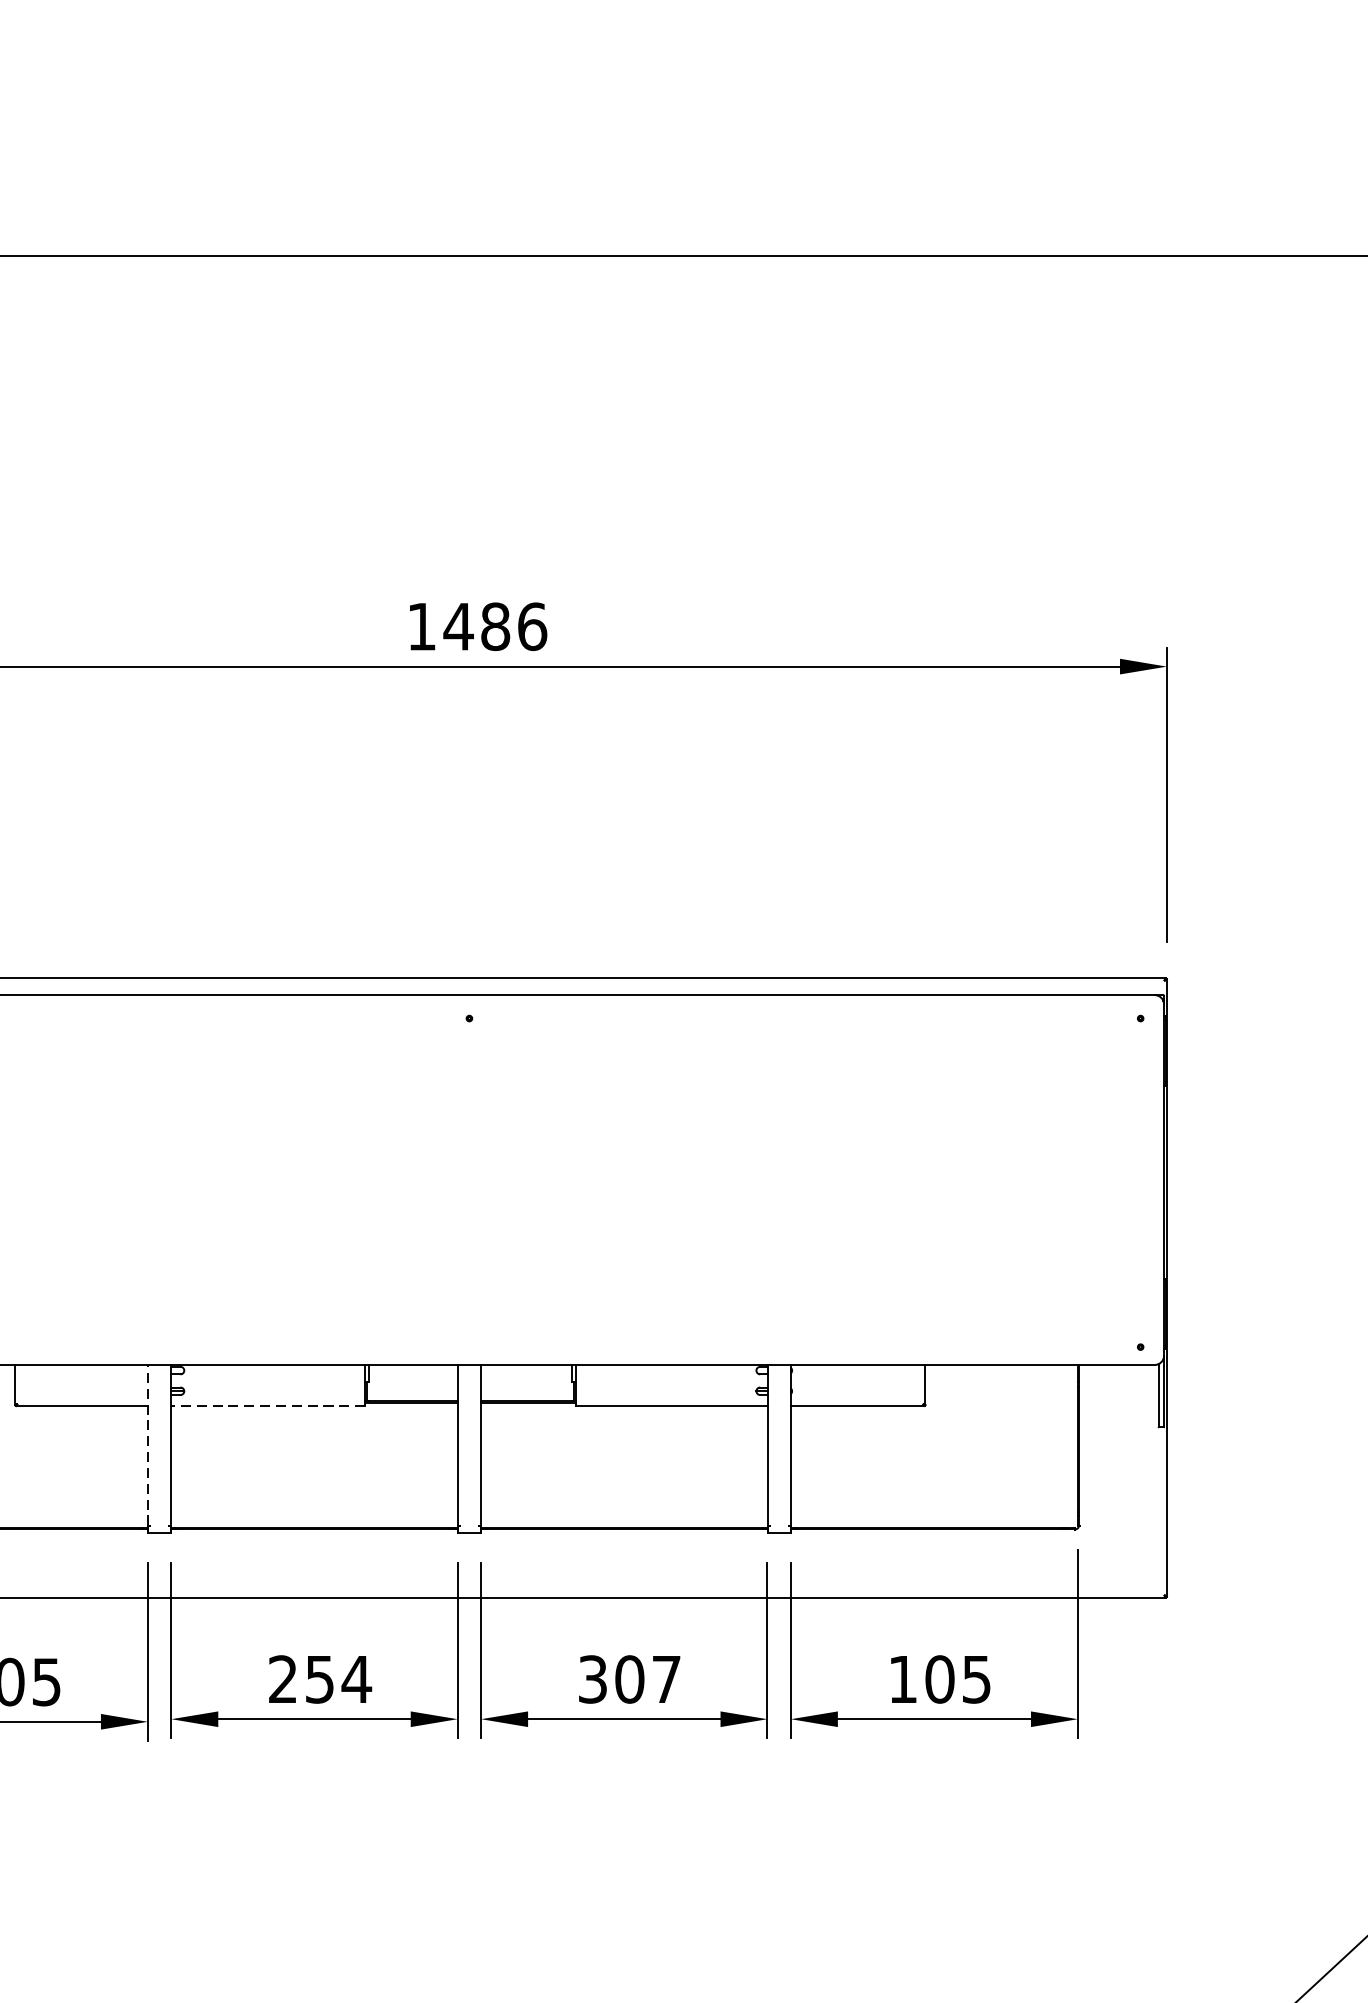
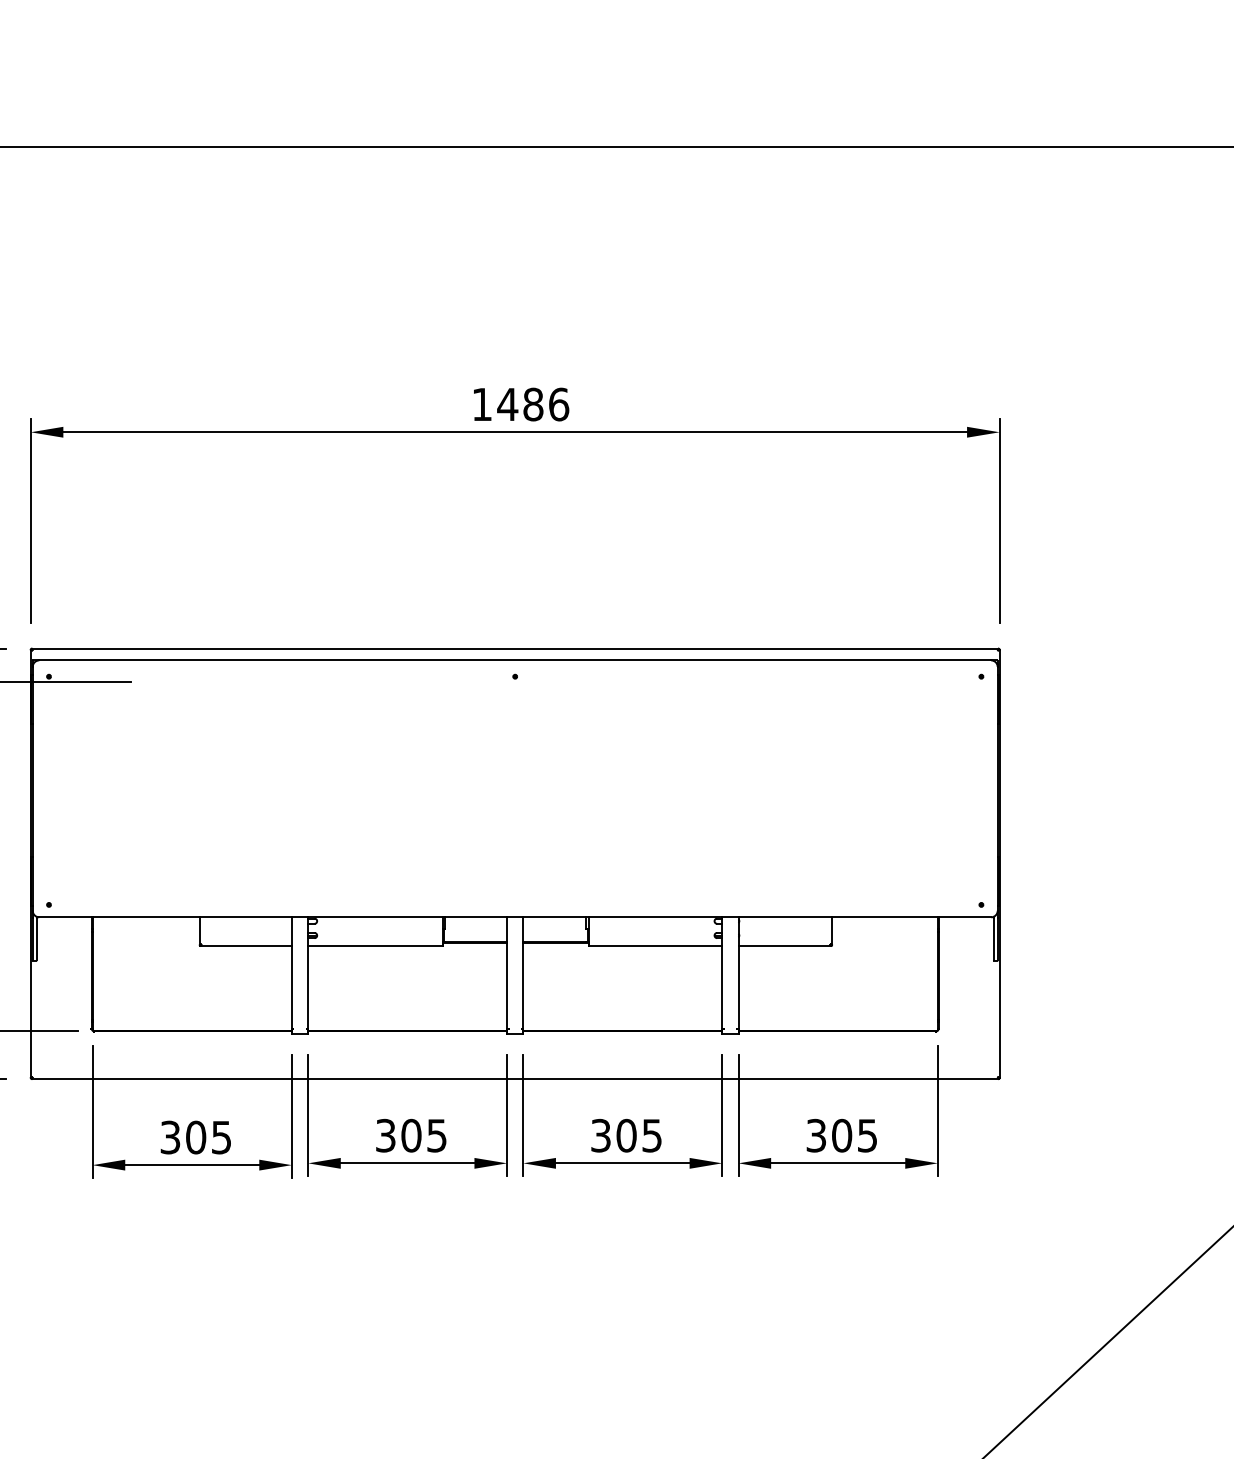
line: (268, 1405) -> (375, 945), dashed -> solid
line: (147, 1445) -> (291, 973), dashed -> solid
text: (320, 1679) -> (411, 1135), 254 -> 305
text: (665, 1679) -> (651, 1135), 307 -> 305
text: (903, 1679) -> (816, 1135), 105 -> 305

